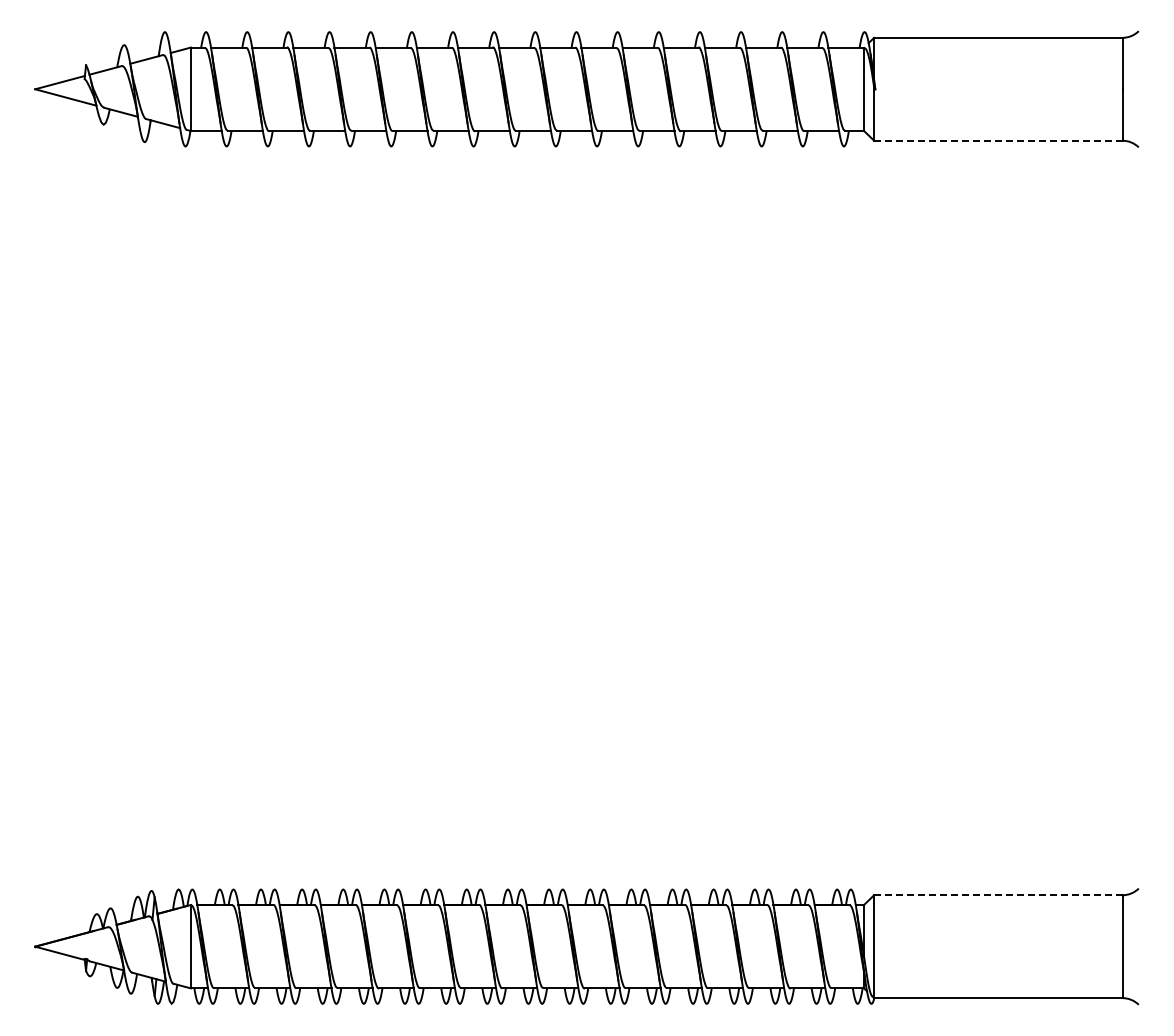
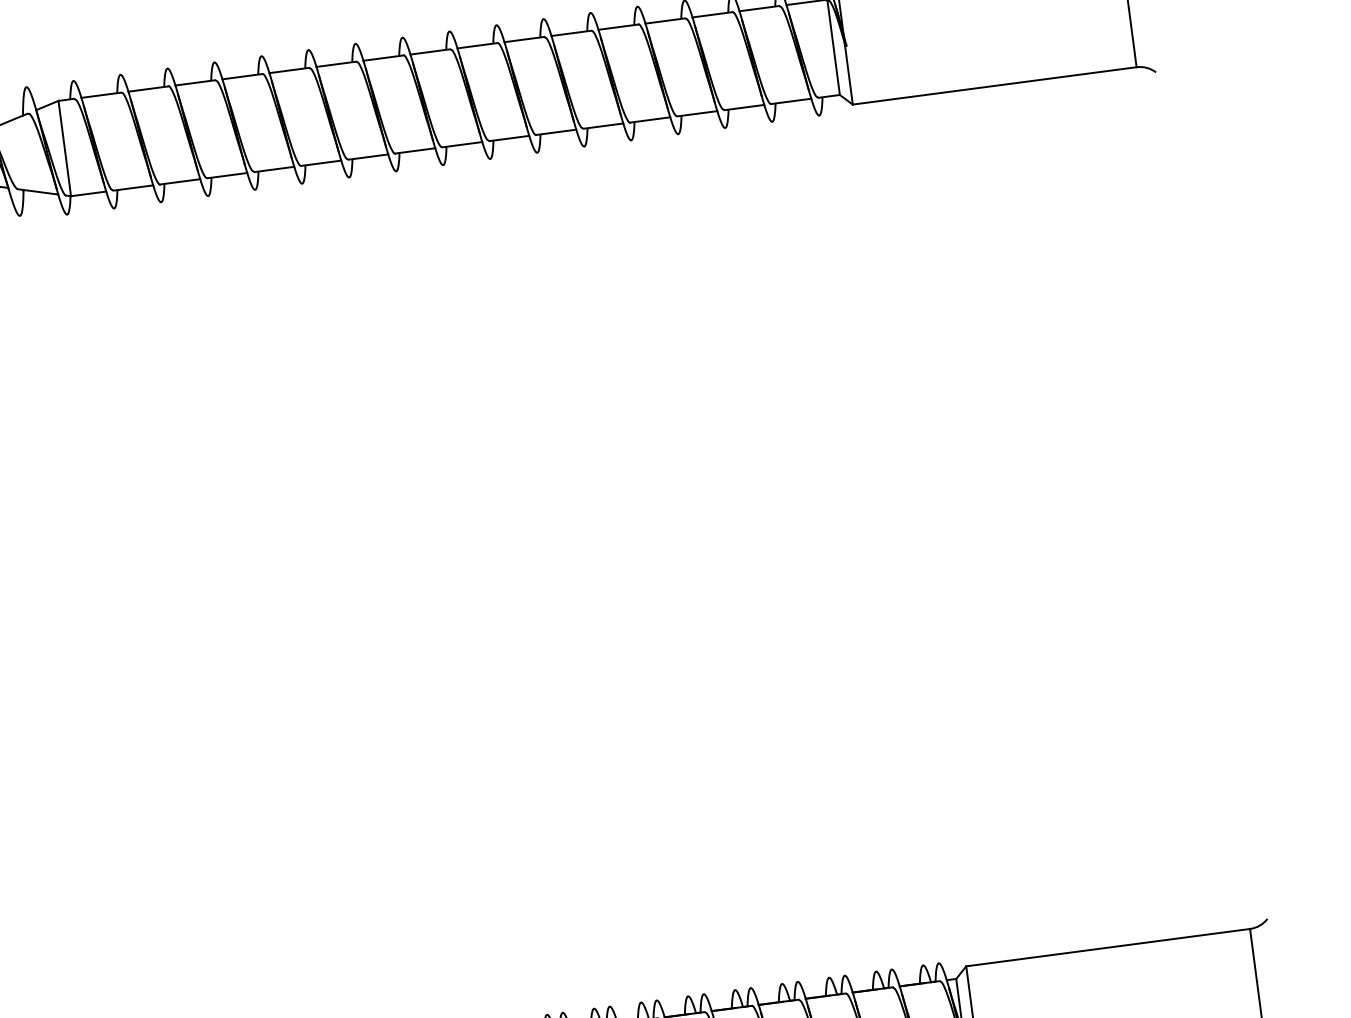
line: (998, 140) -> (994, 85), dashed -> solid
line: (997, 895) -> (1107, 948), dashed -> solid

